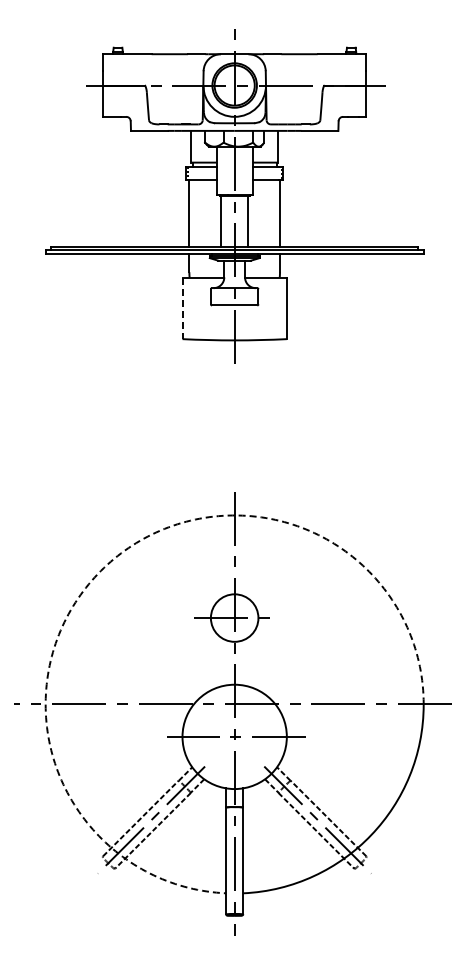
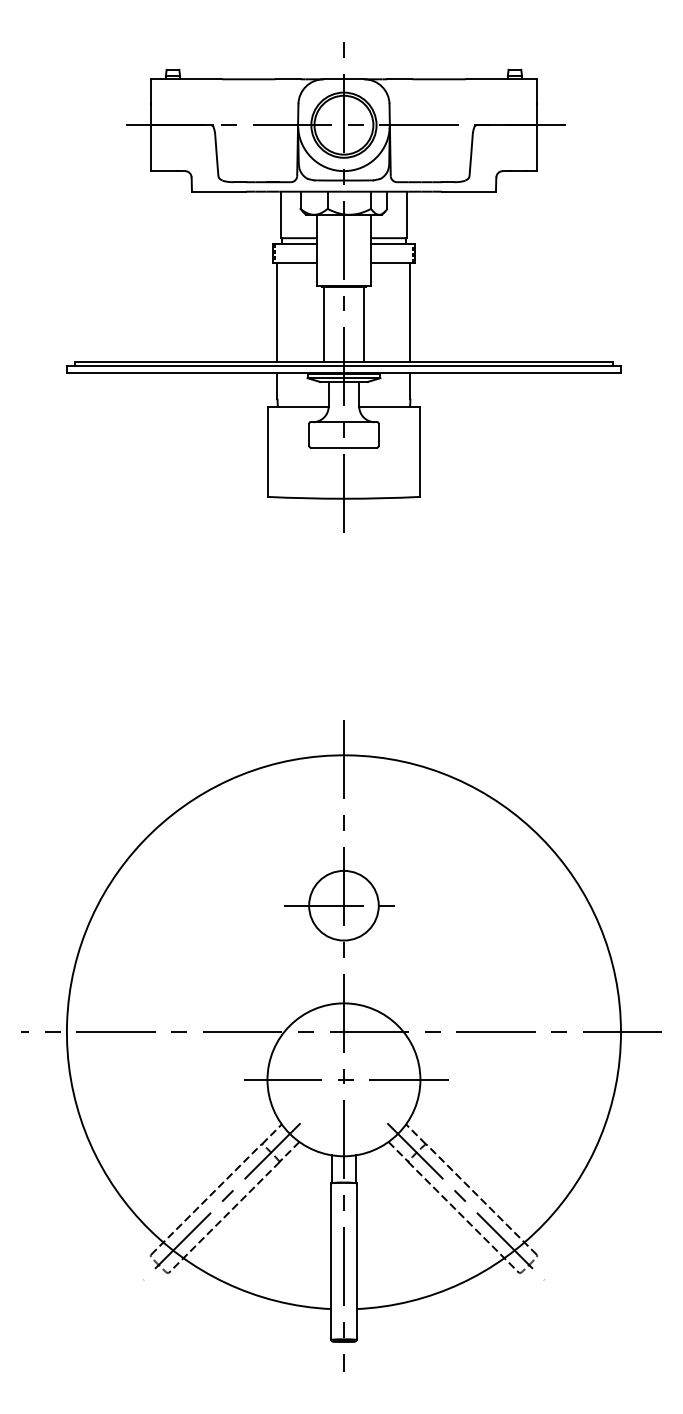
line: (182, 308) -> (267, 451), dashed -> solid
arc: (104, 567) -> (153, 831), dashed -> solid

